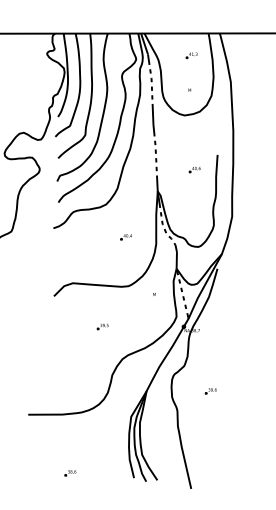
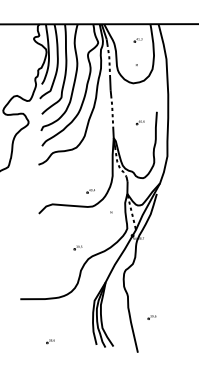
part: (125, 237) -> (90, 191), moved
part: (101, 326) -> (77, 247), moved
part: (210, 391) -> (151, 317), moved

